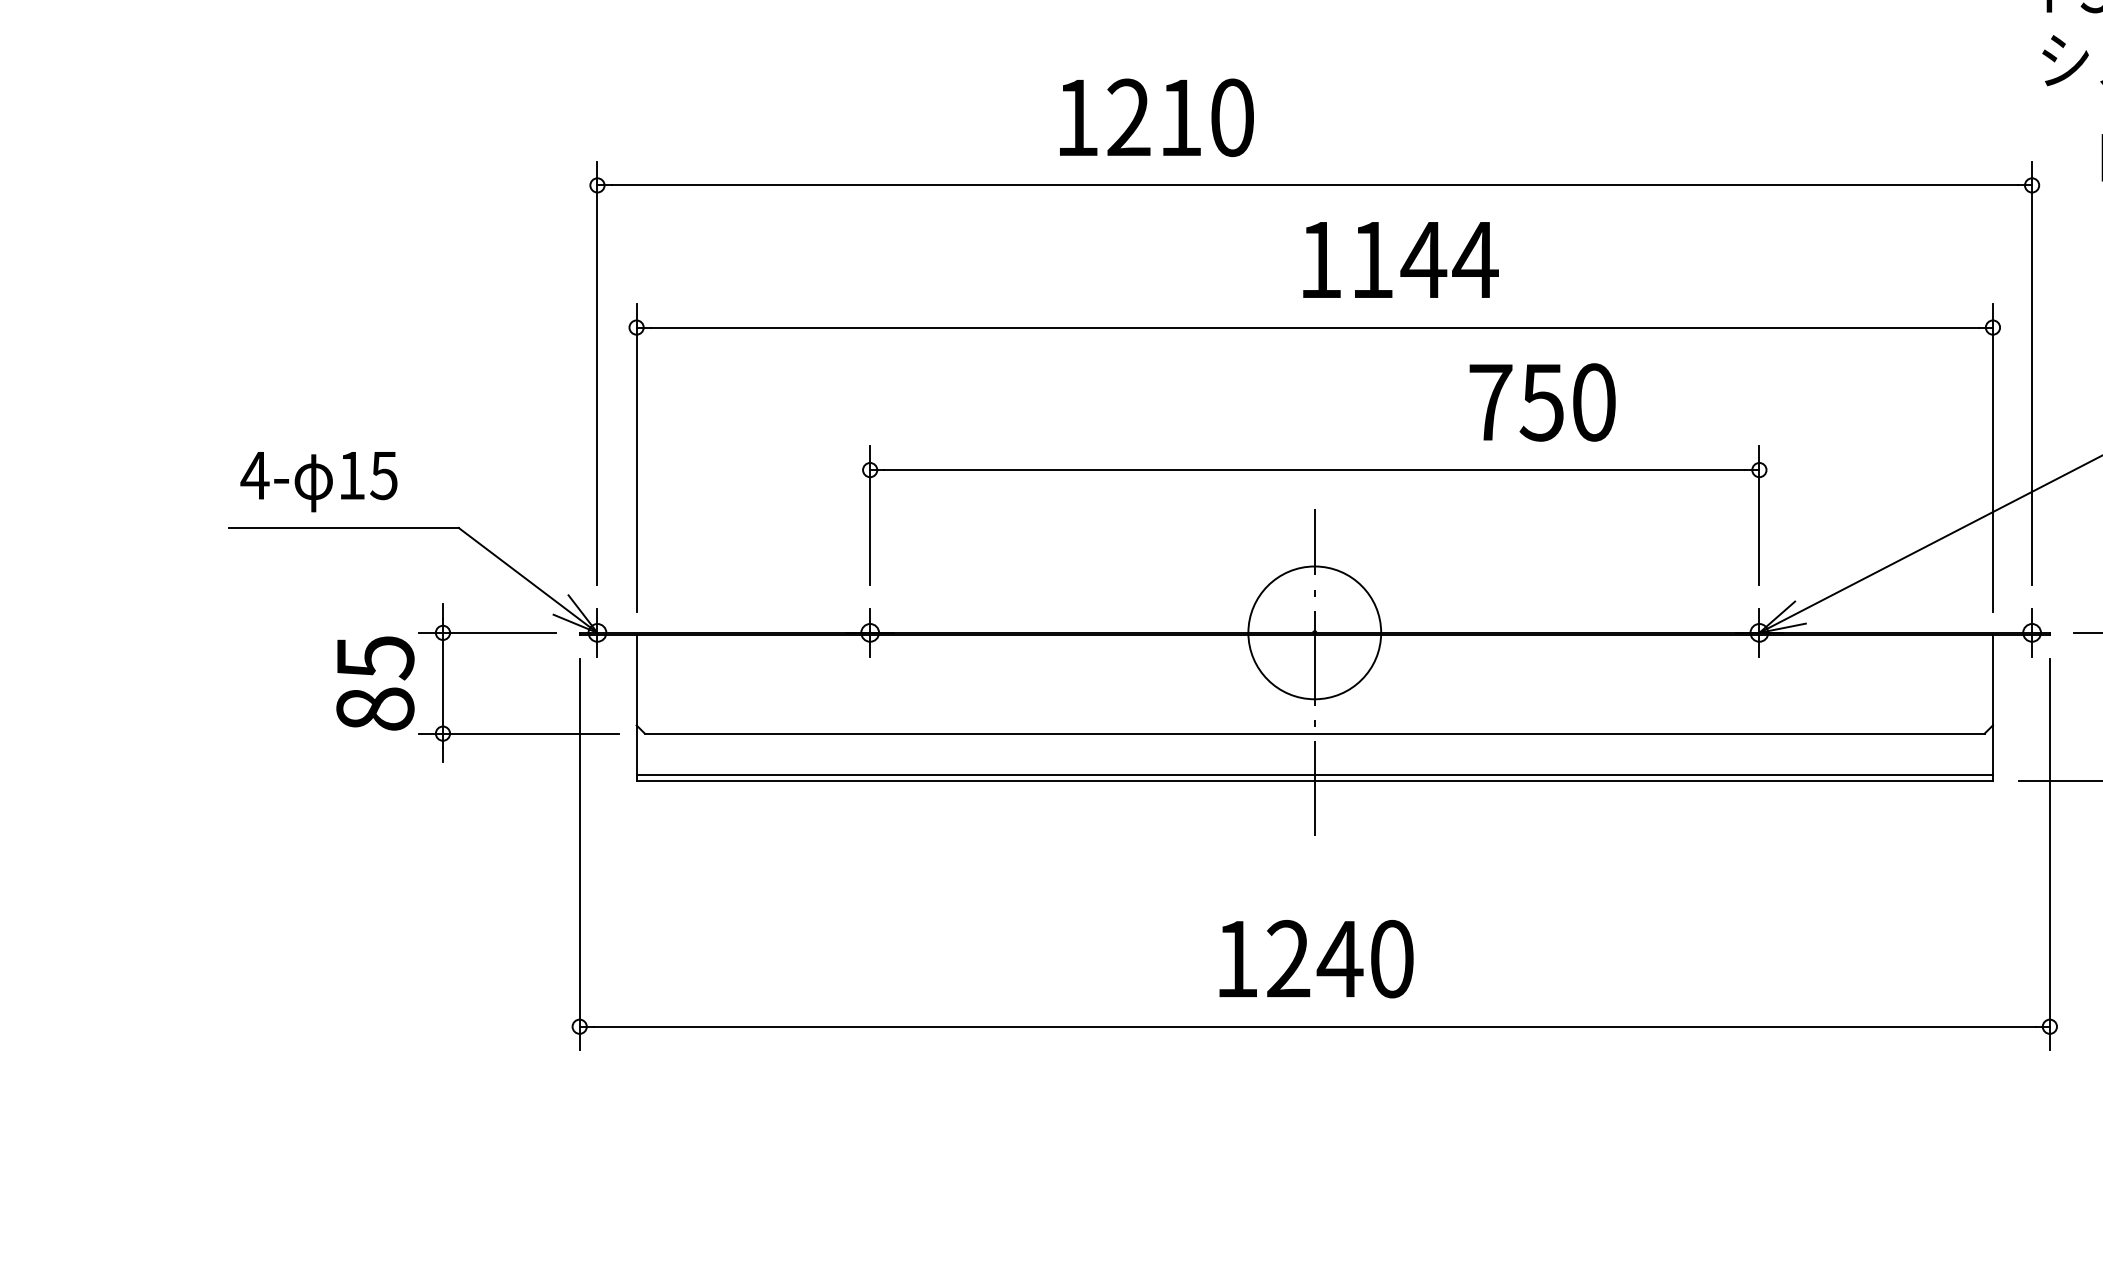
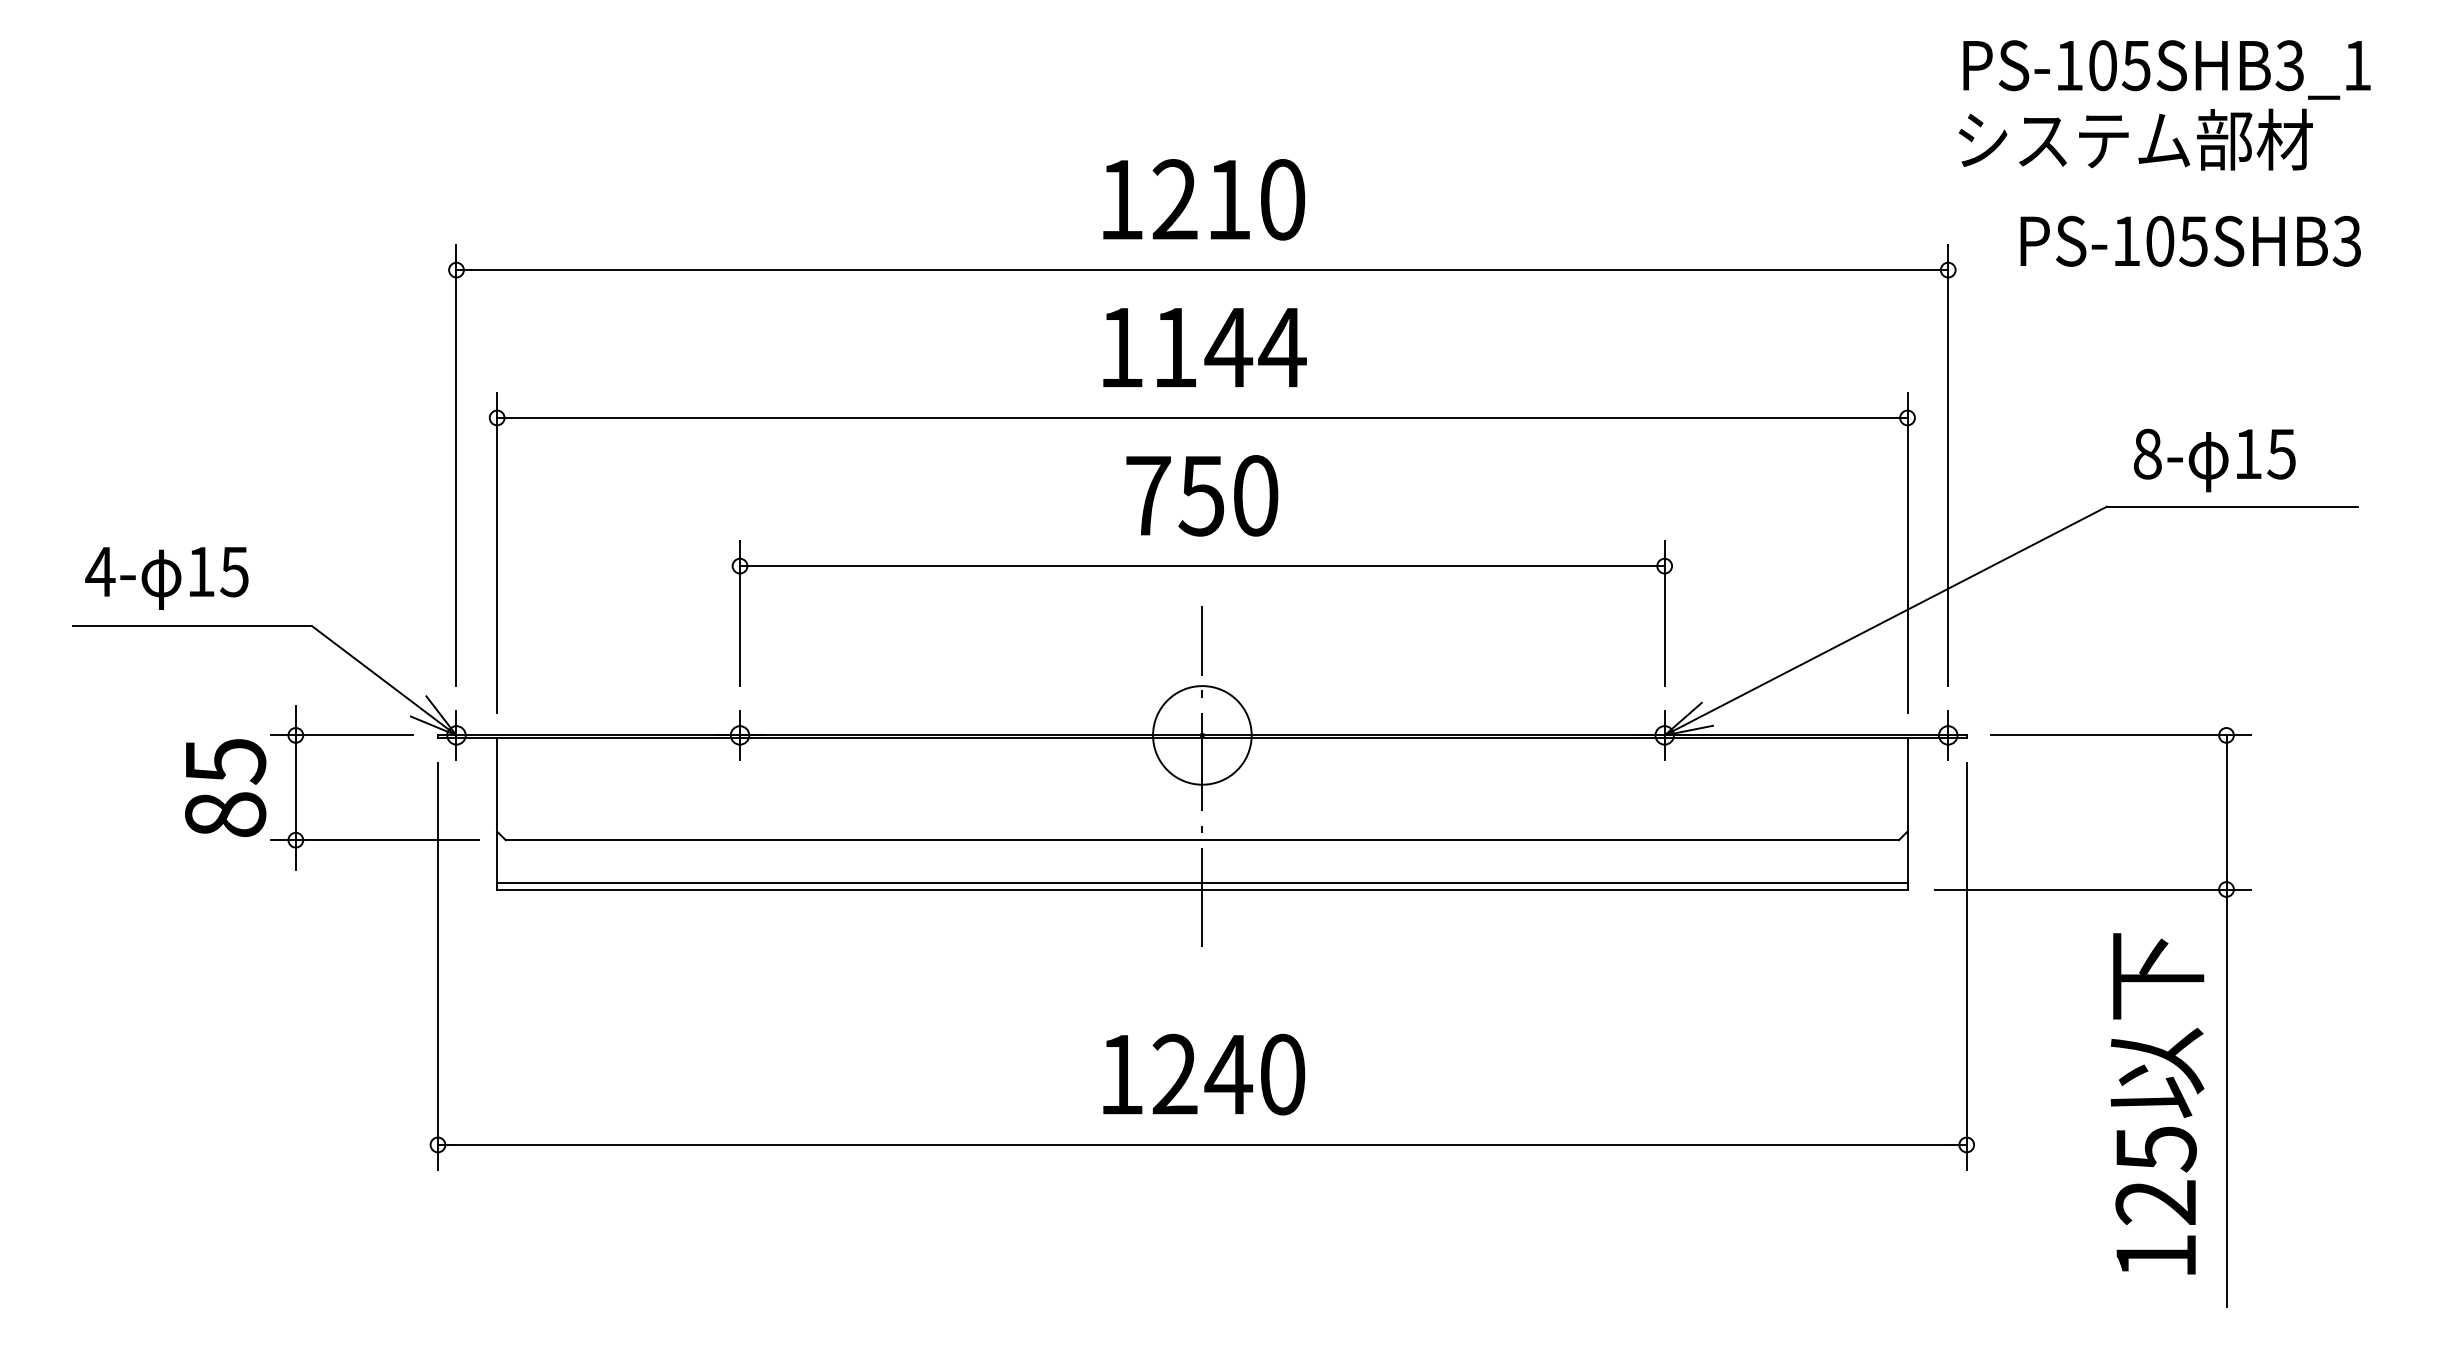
text: (1157, 117) -> (1204, 199), moved
text: (1400, 259) -> (1204, 347), moved
text: (1542, 402) -> (1202, 495), moved
circle: (1314, 632) -> (1202, 735), size x0.71

